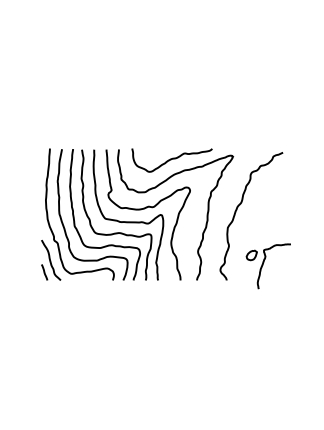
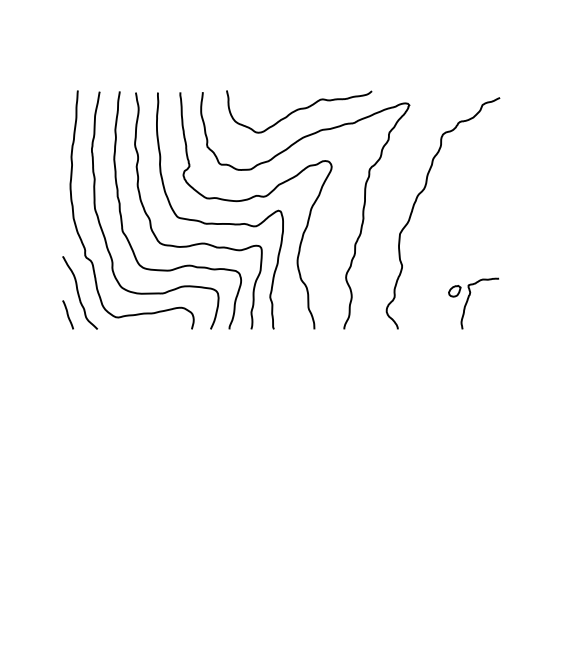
part: (268, 265) -> (473, 302), size x0.62

